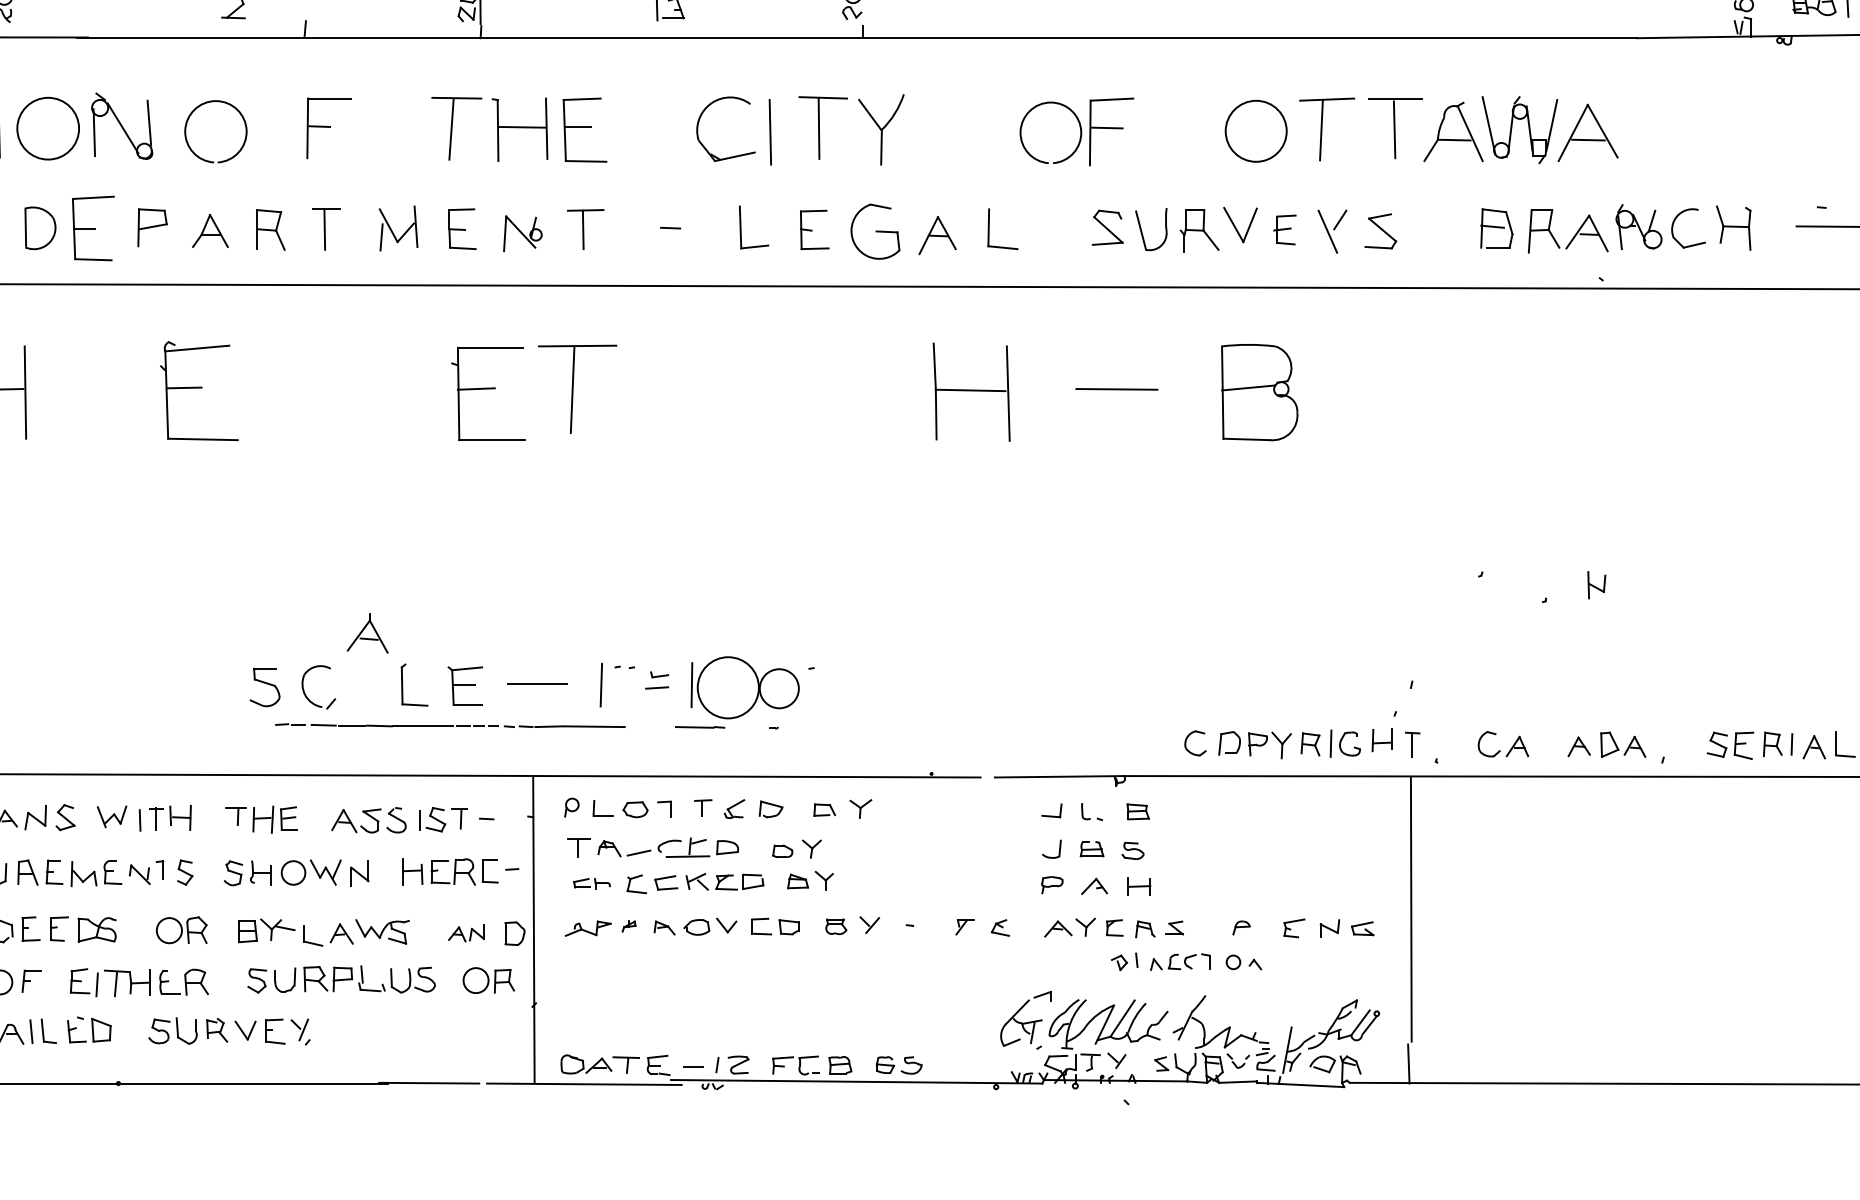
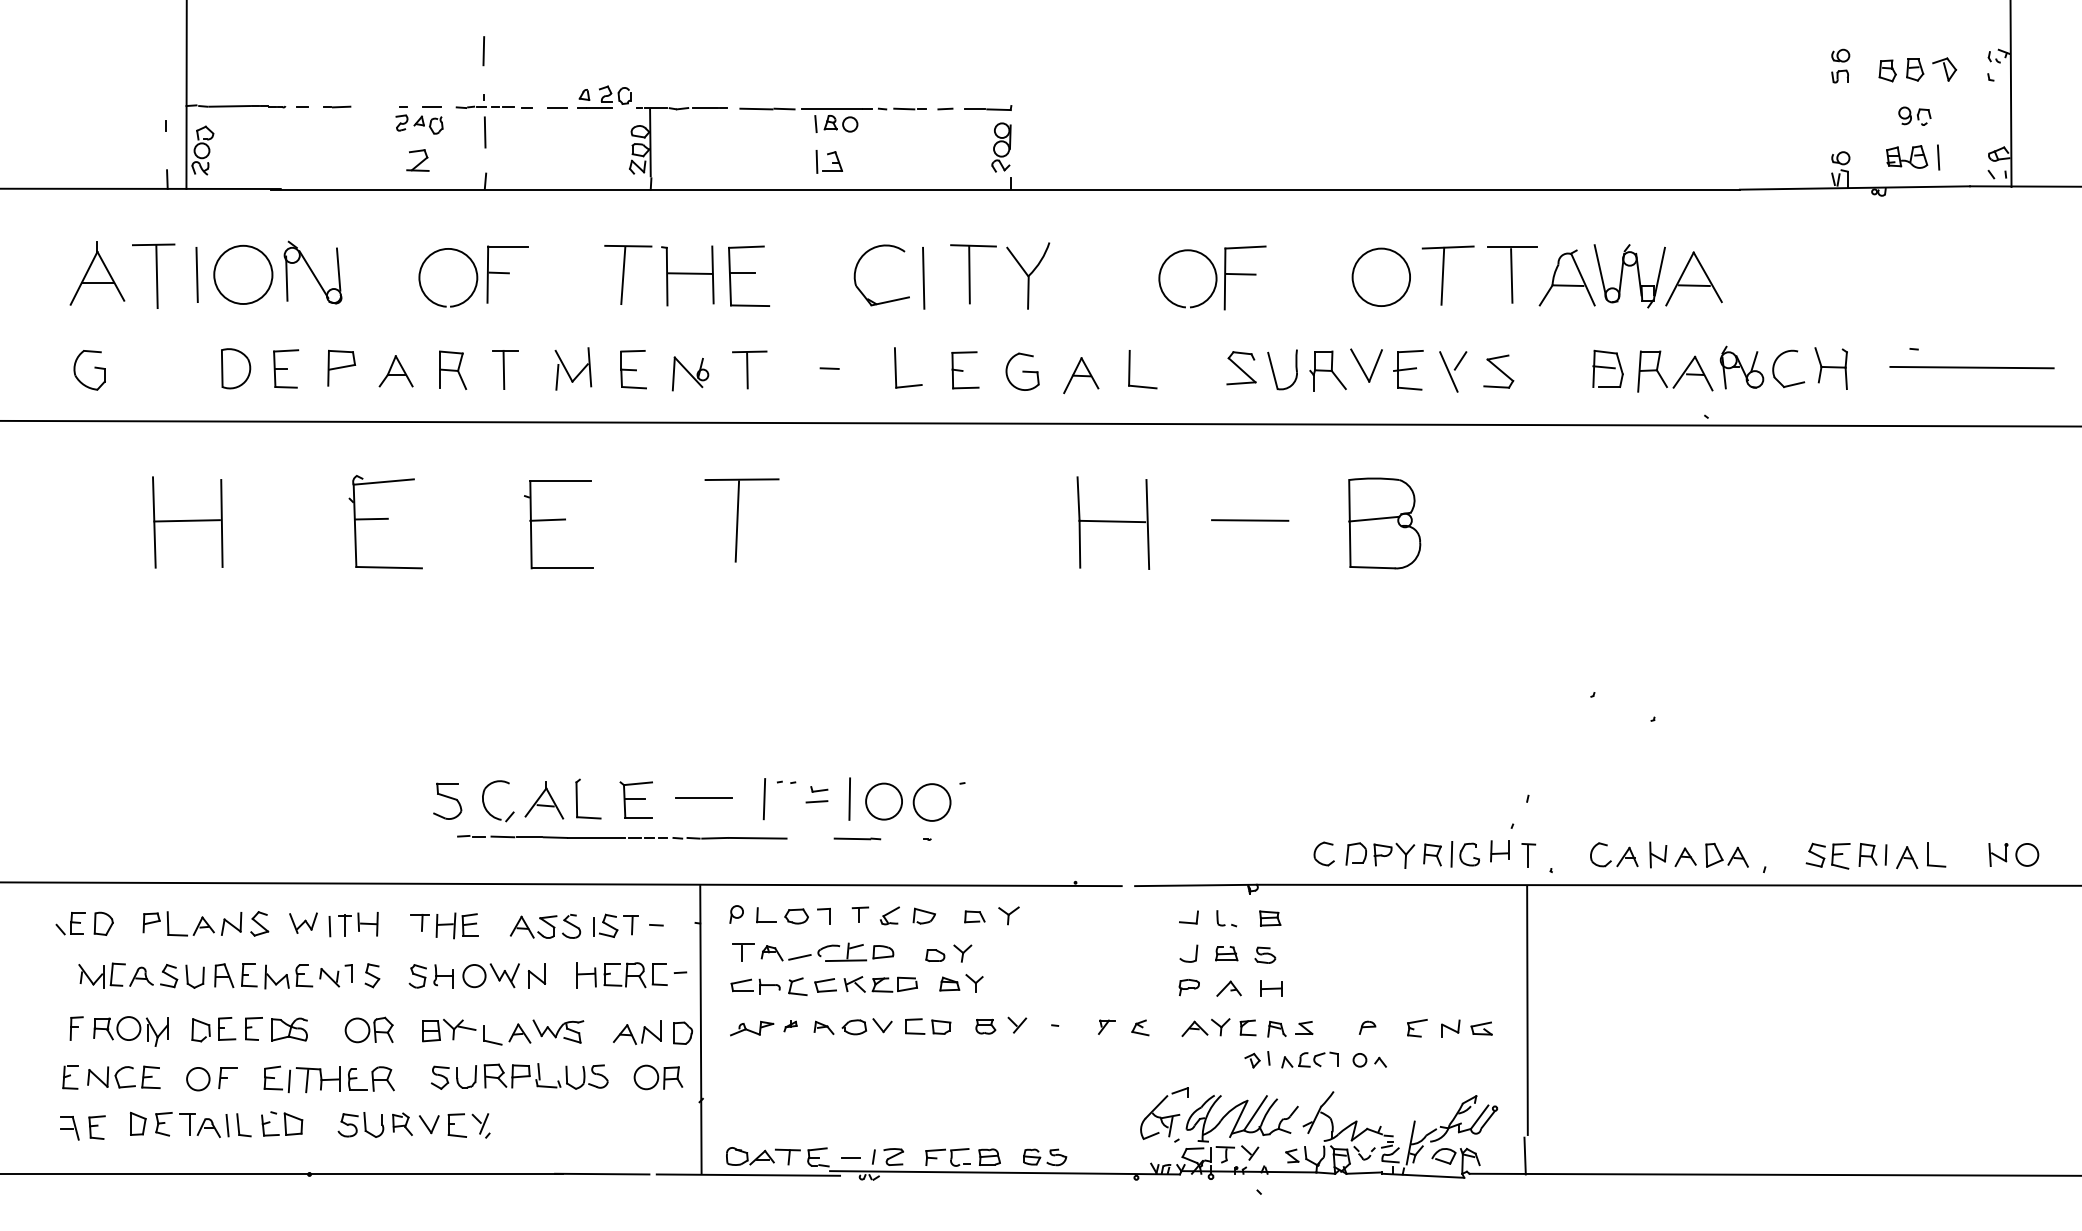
arc: (211, 102) -> (444, 250), moved
part: (94, 228) -> (286, 368), size x0.62
part: (1285, 230) -> (1408, 370), size x1.43
part: (875, 231) -> (1022, 371), size x0.71
part: (487, 393) -> (558, 524), moved
part: (1597, 584) -> (1658, 854), moved
part: (367, 633) -> (544, 800), moved
circle: (728, 687) -> (884, 801), size x0.62
part: (591, 884) -> (755, 986), size x1.43
part: (466, 932) -> (637, 1032), size x1.43

